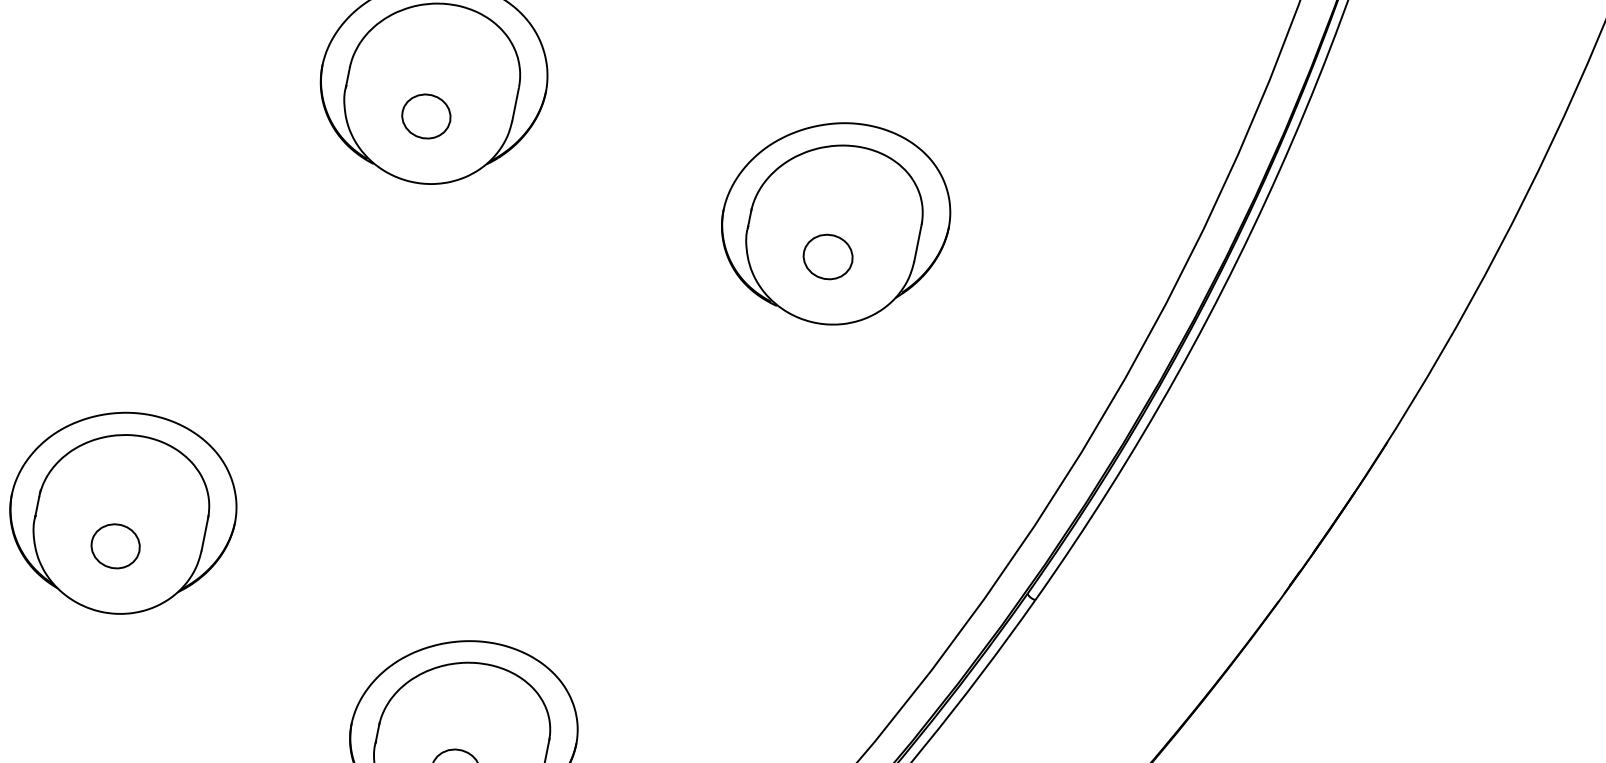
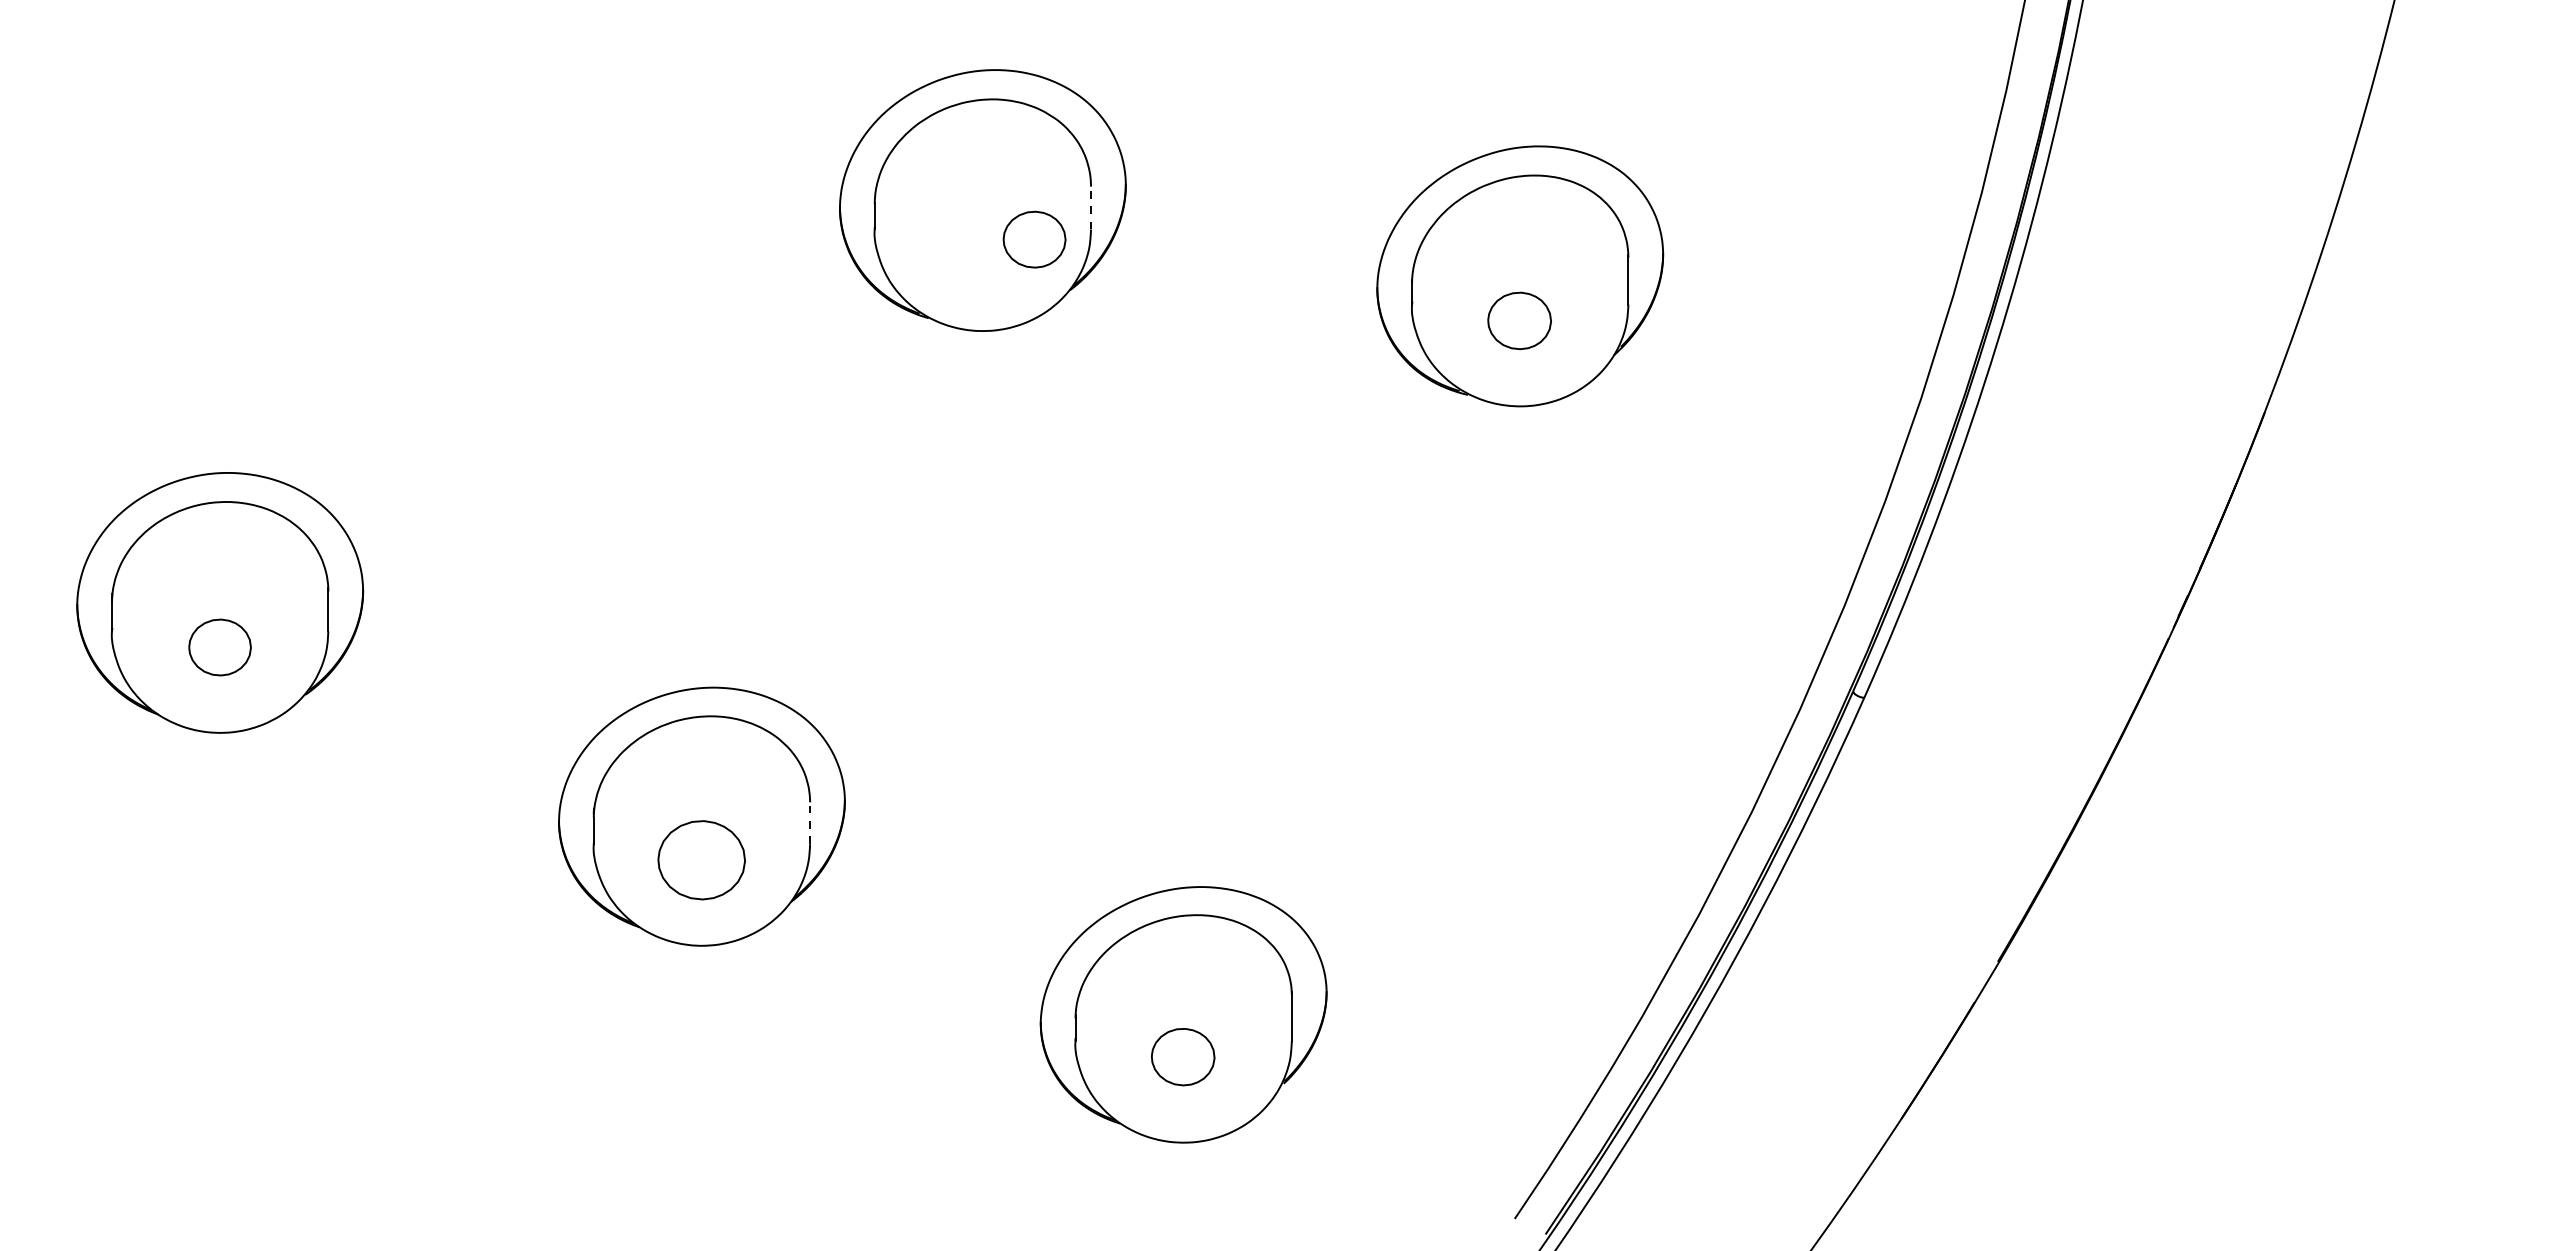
line: (515, 104) -> (1091, 208), solid -> dashed
part: (426, 116) -> (1034, 239), moved
line: (205, 533) -> (810, 821), solid -> dashed
part: (115, 546) -> (701, 860), size x1.4

